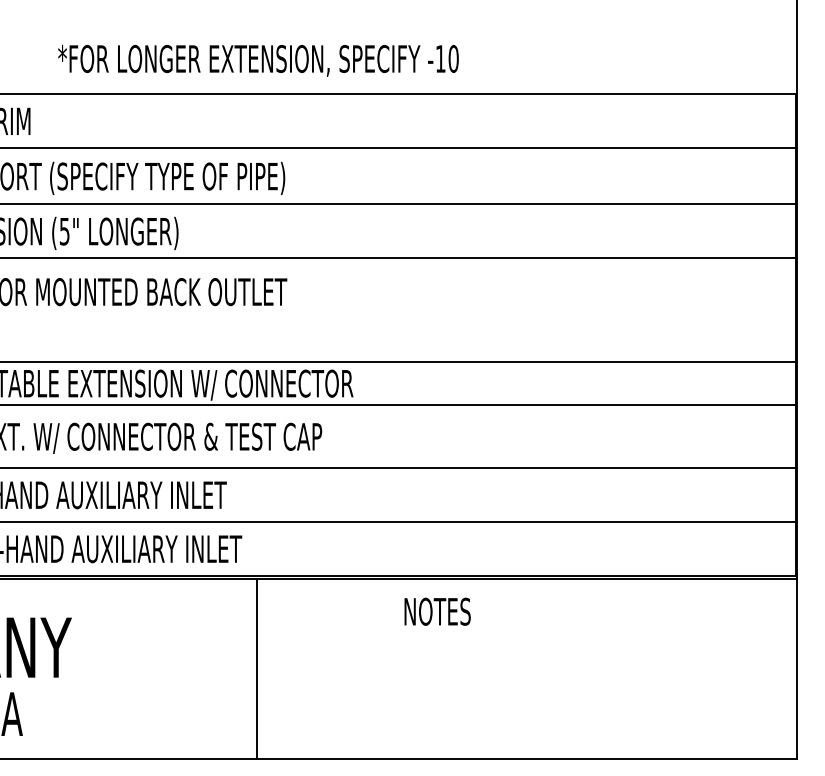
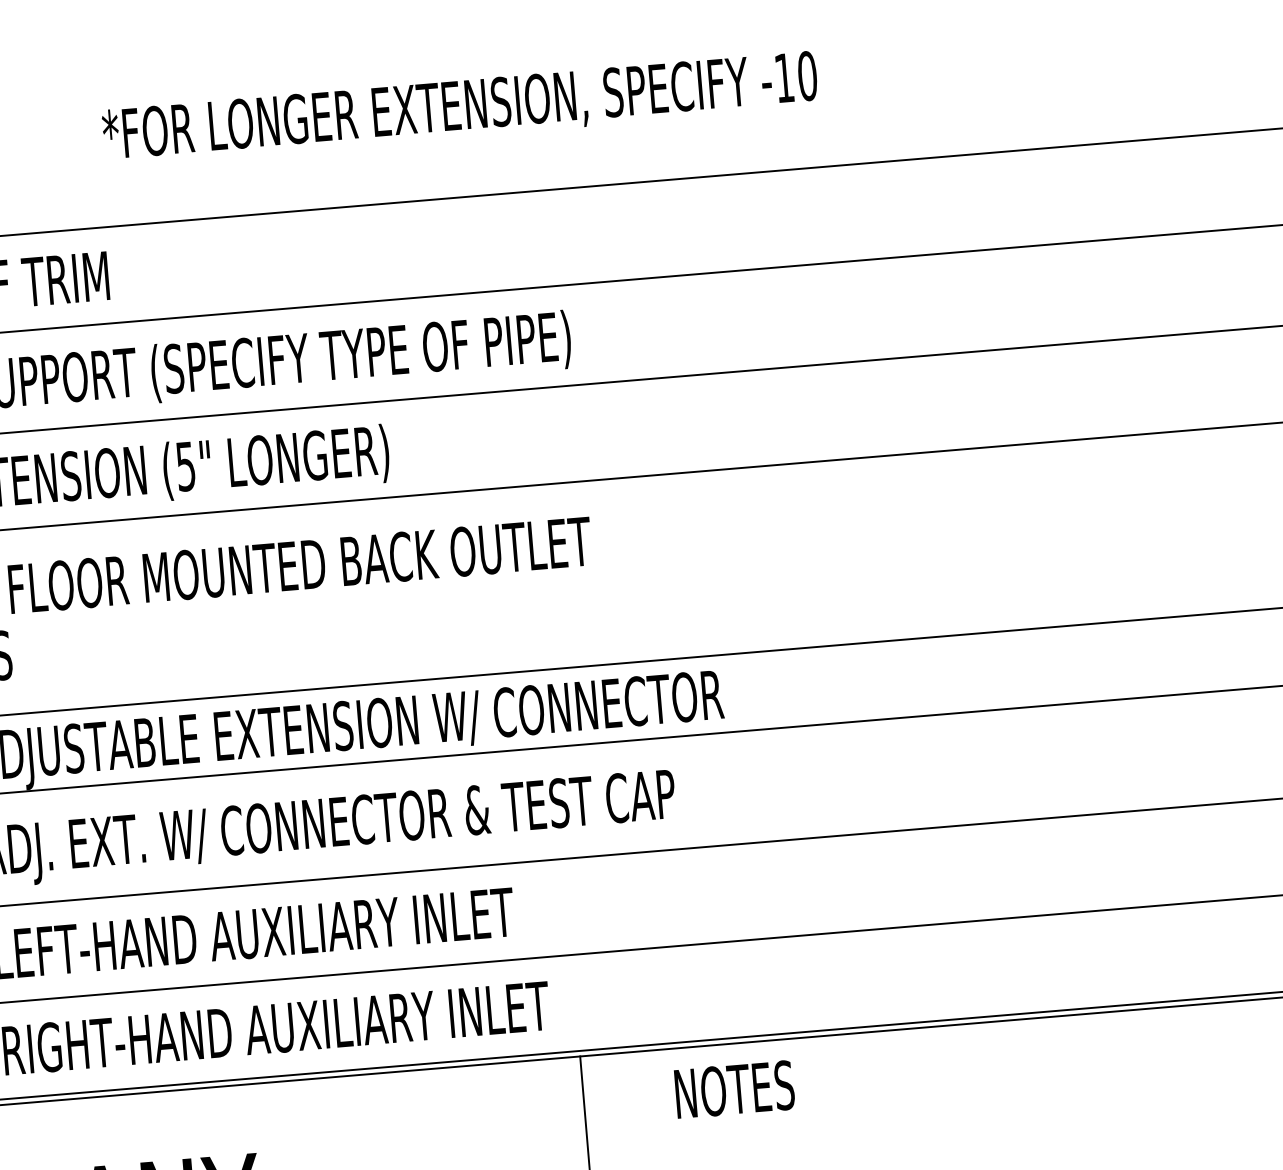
text: (258, 60) -> (460, 108), moved
text: (437, 611) -> (734, 1089), moved

